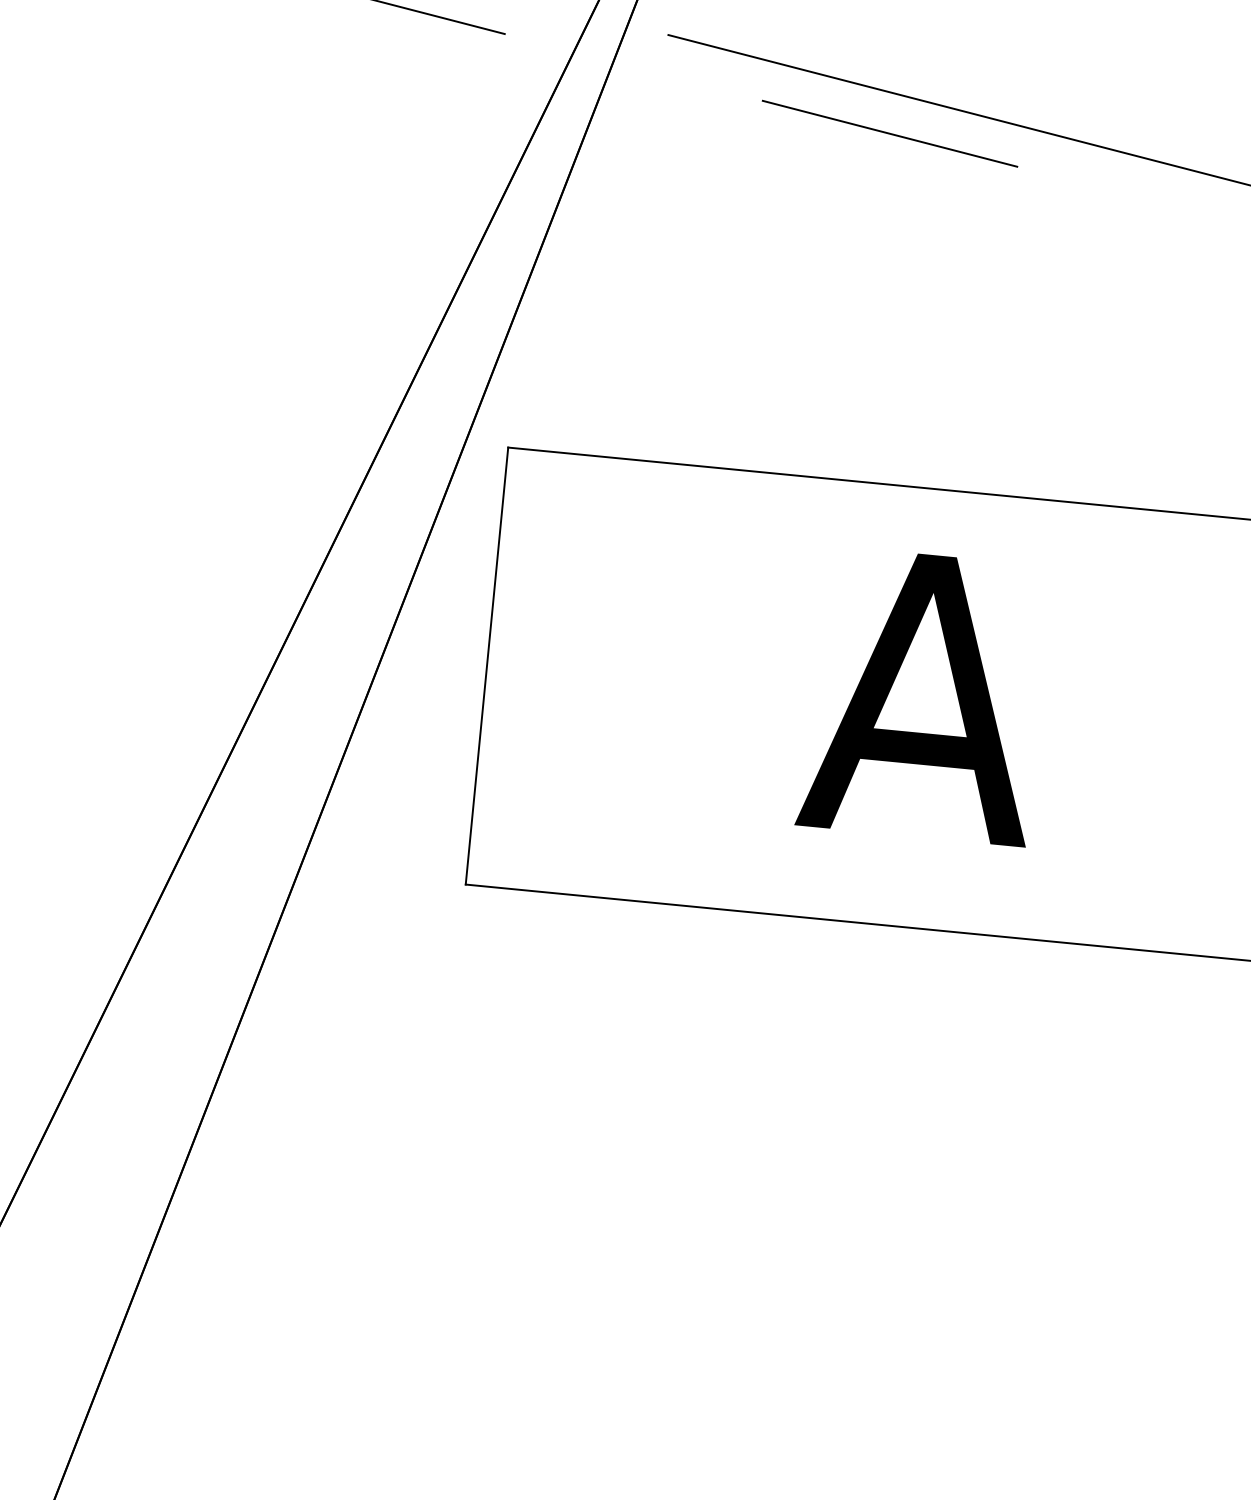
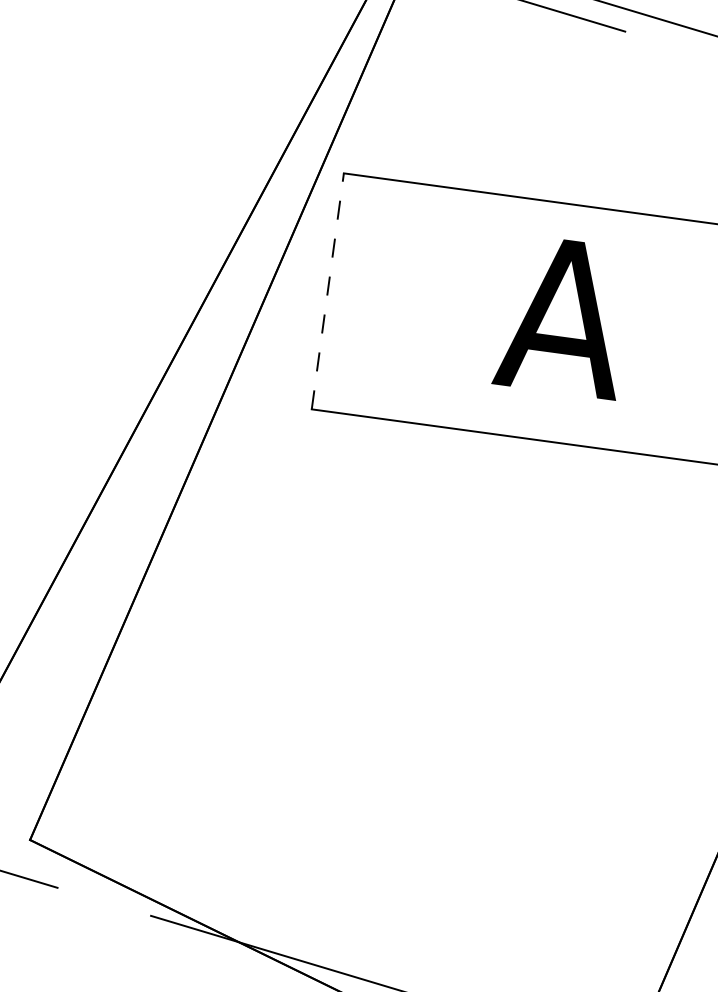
line: (486, 664) -> (327, 290), solid -> dashed

